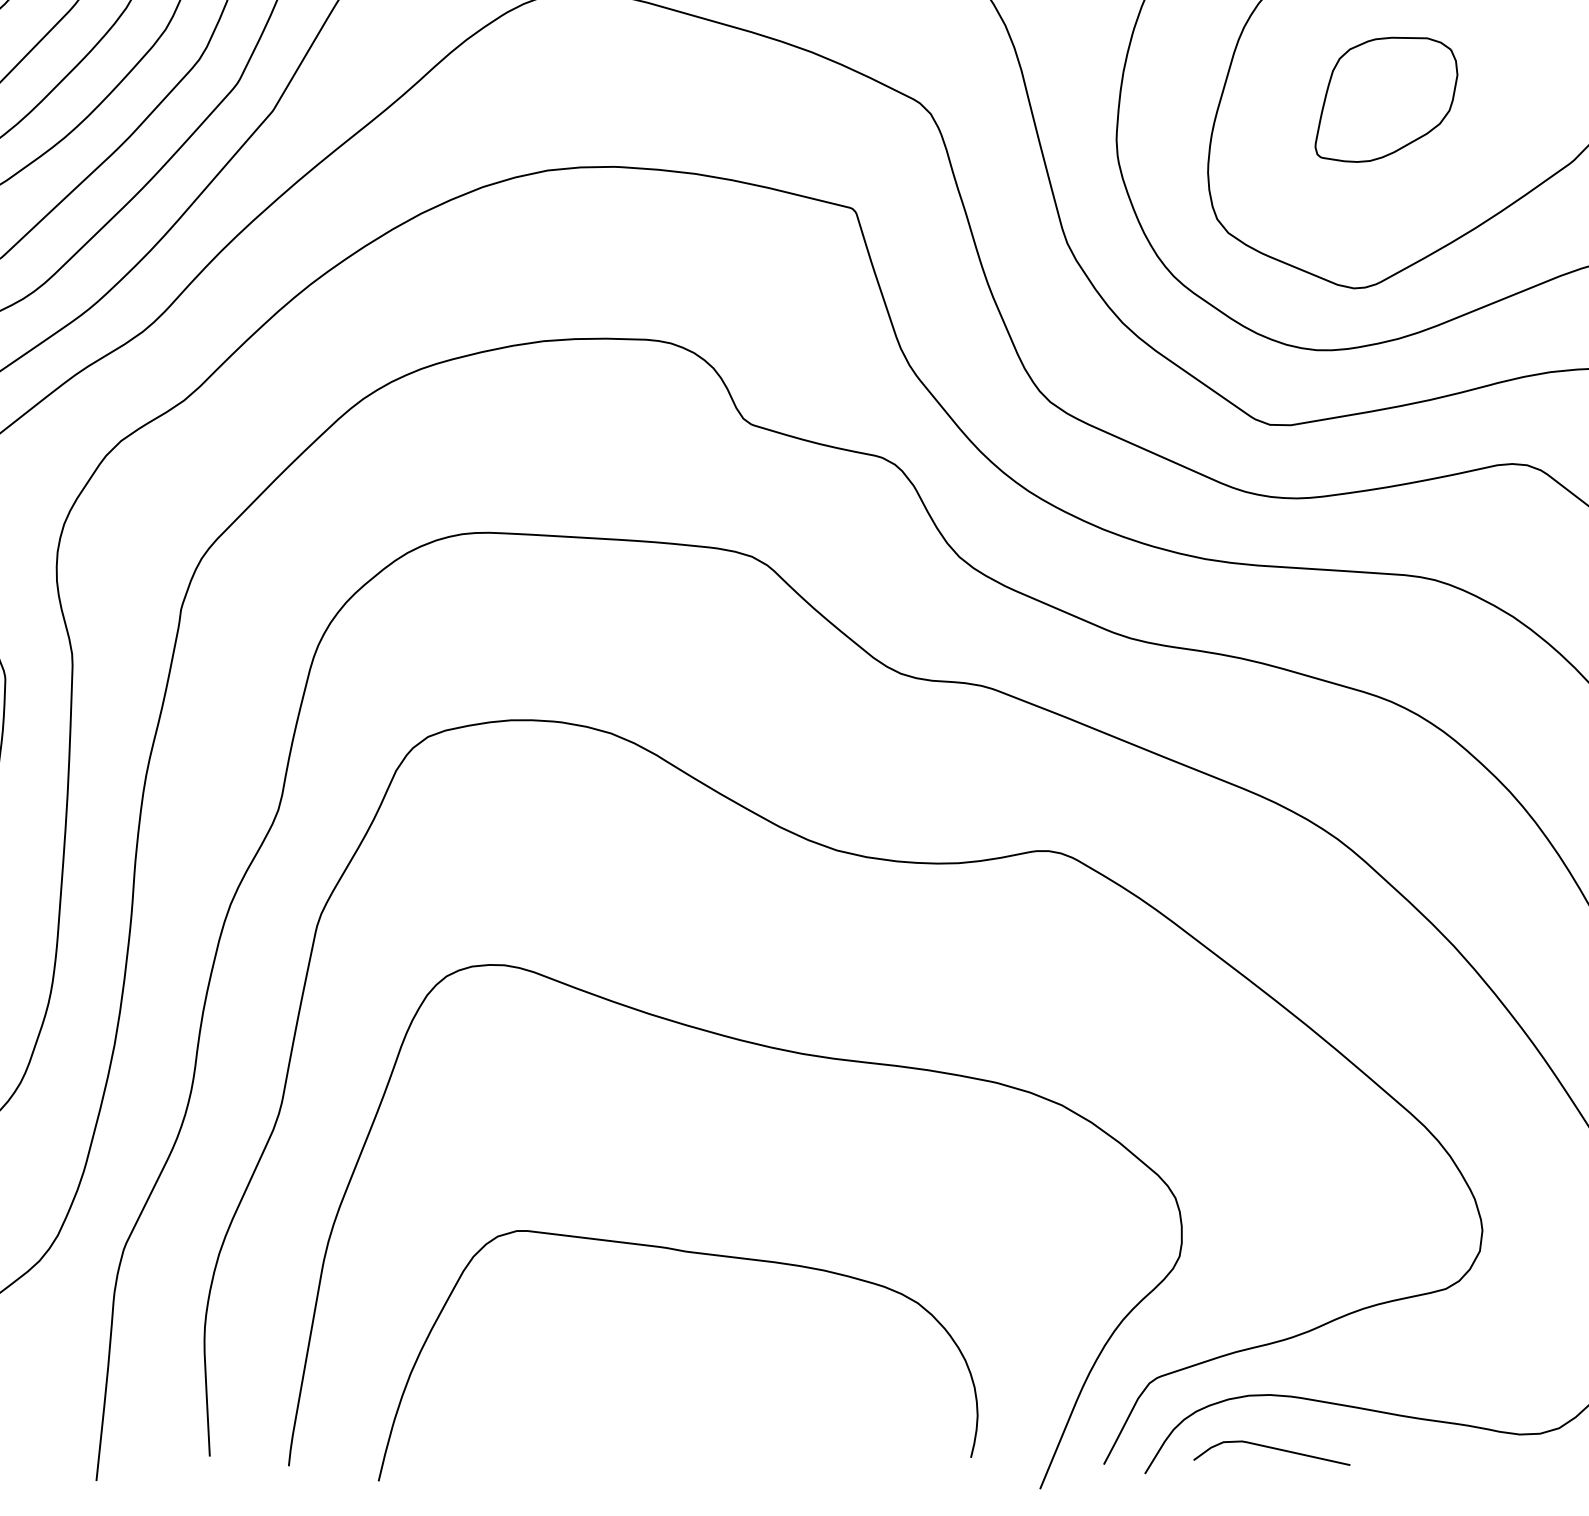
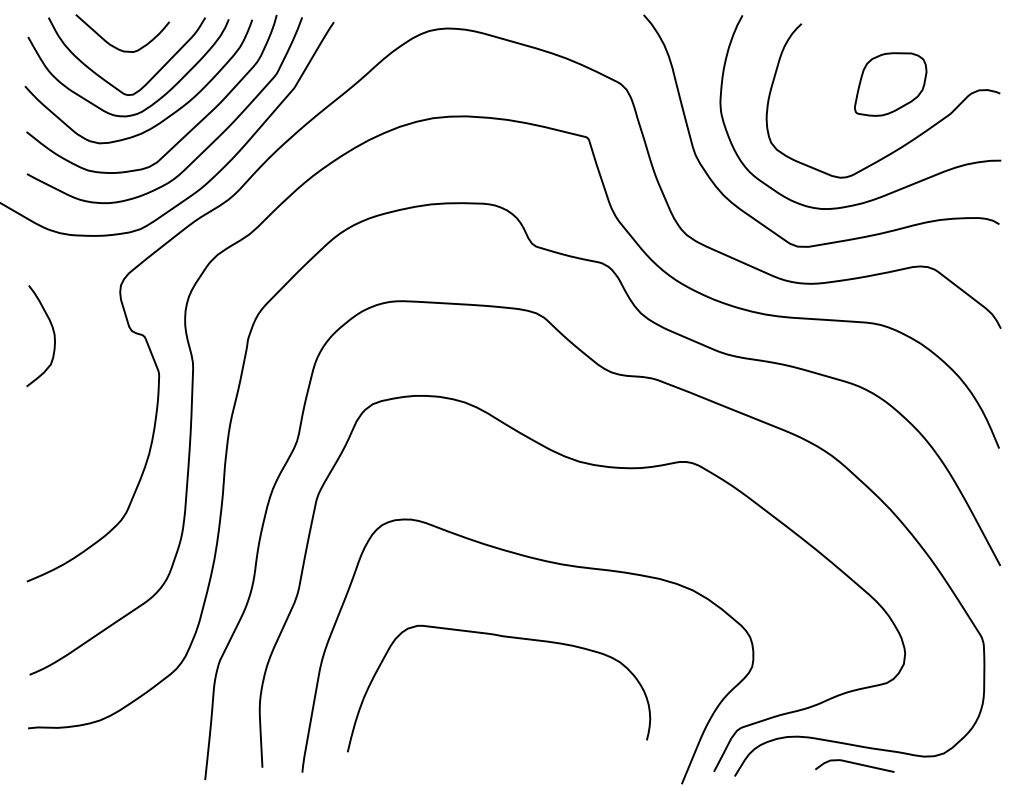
part: (1386, 99) -> (890, 84), moved
curve: (685, 1254) -> (502, 637), moved
curve: (1271, 1450) -> (854, 764), moved

